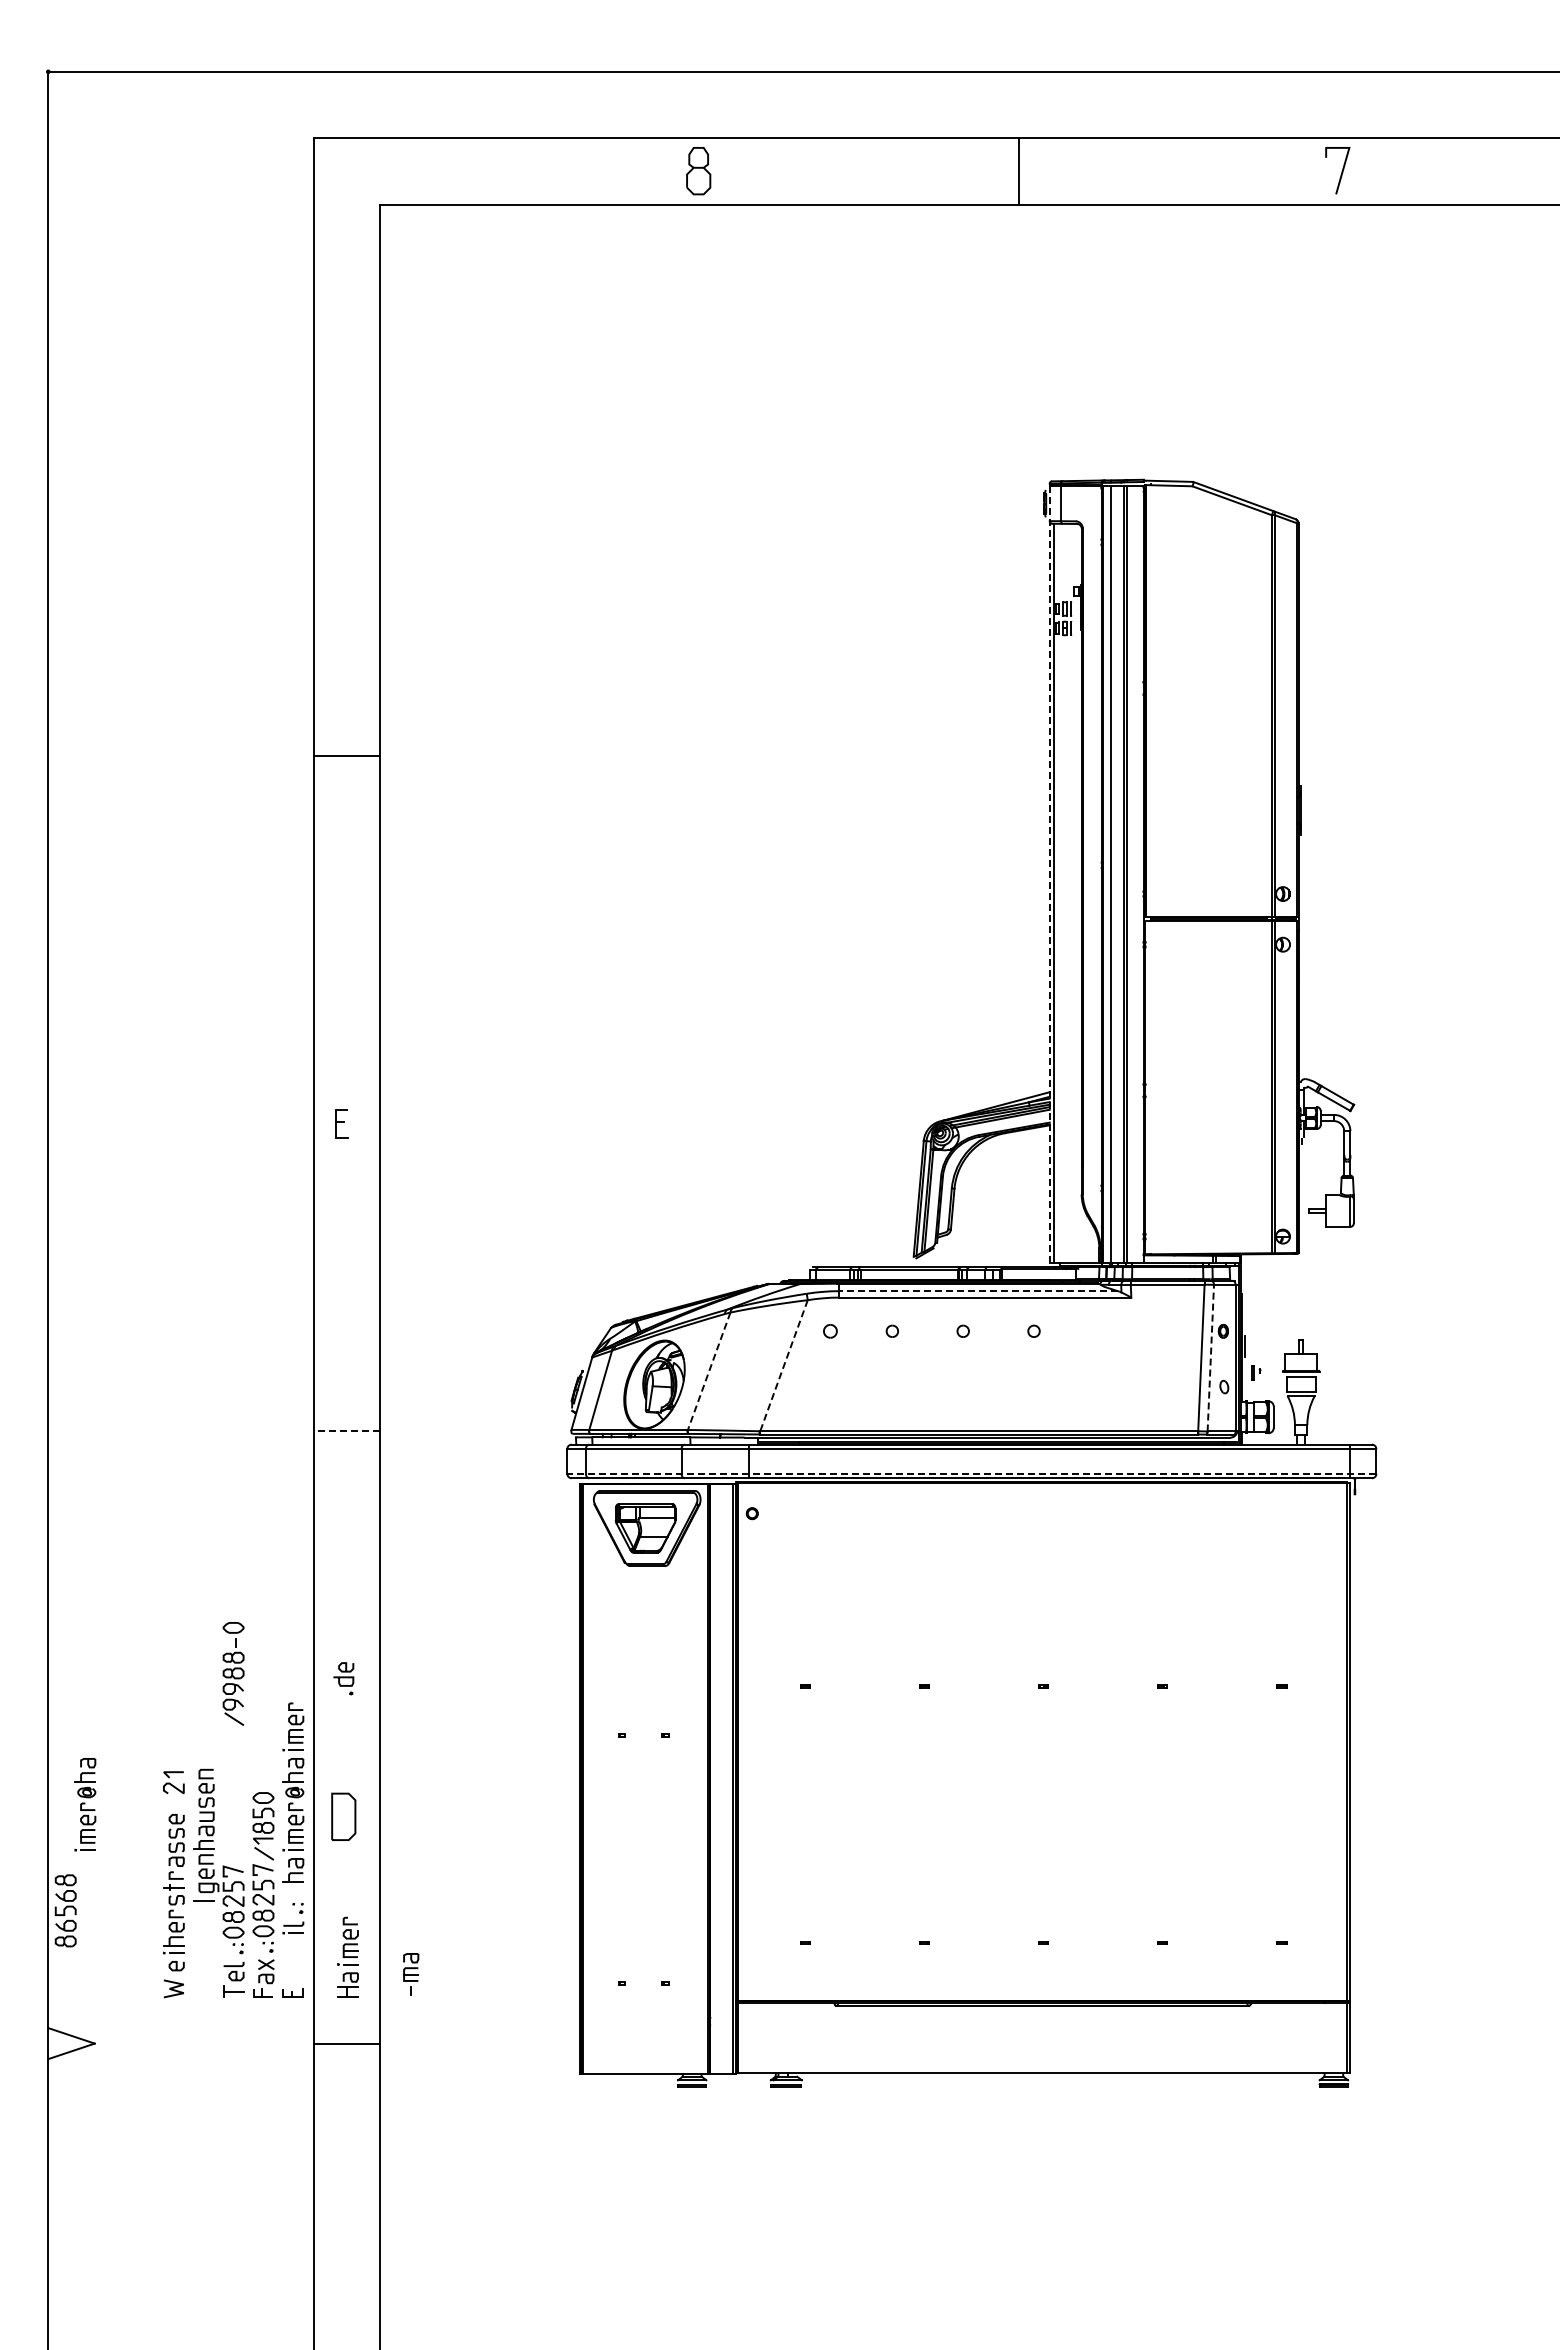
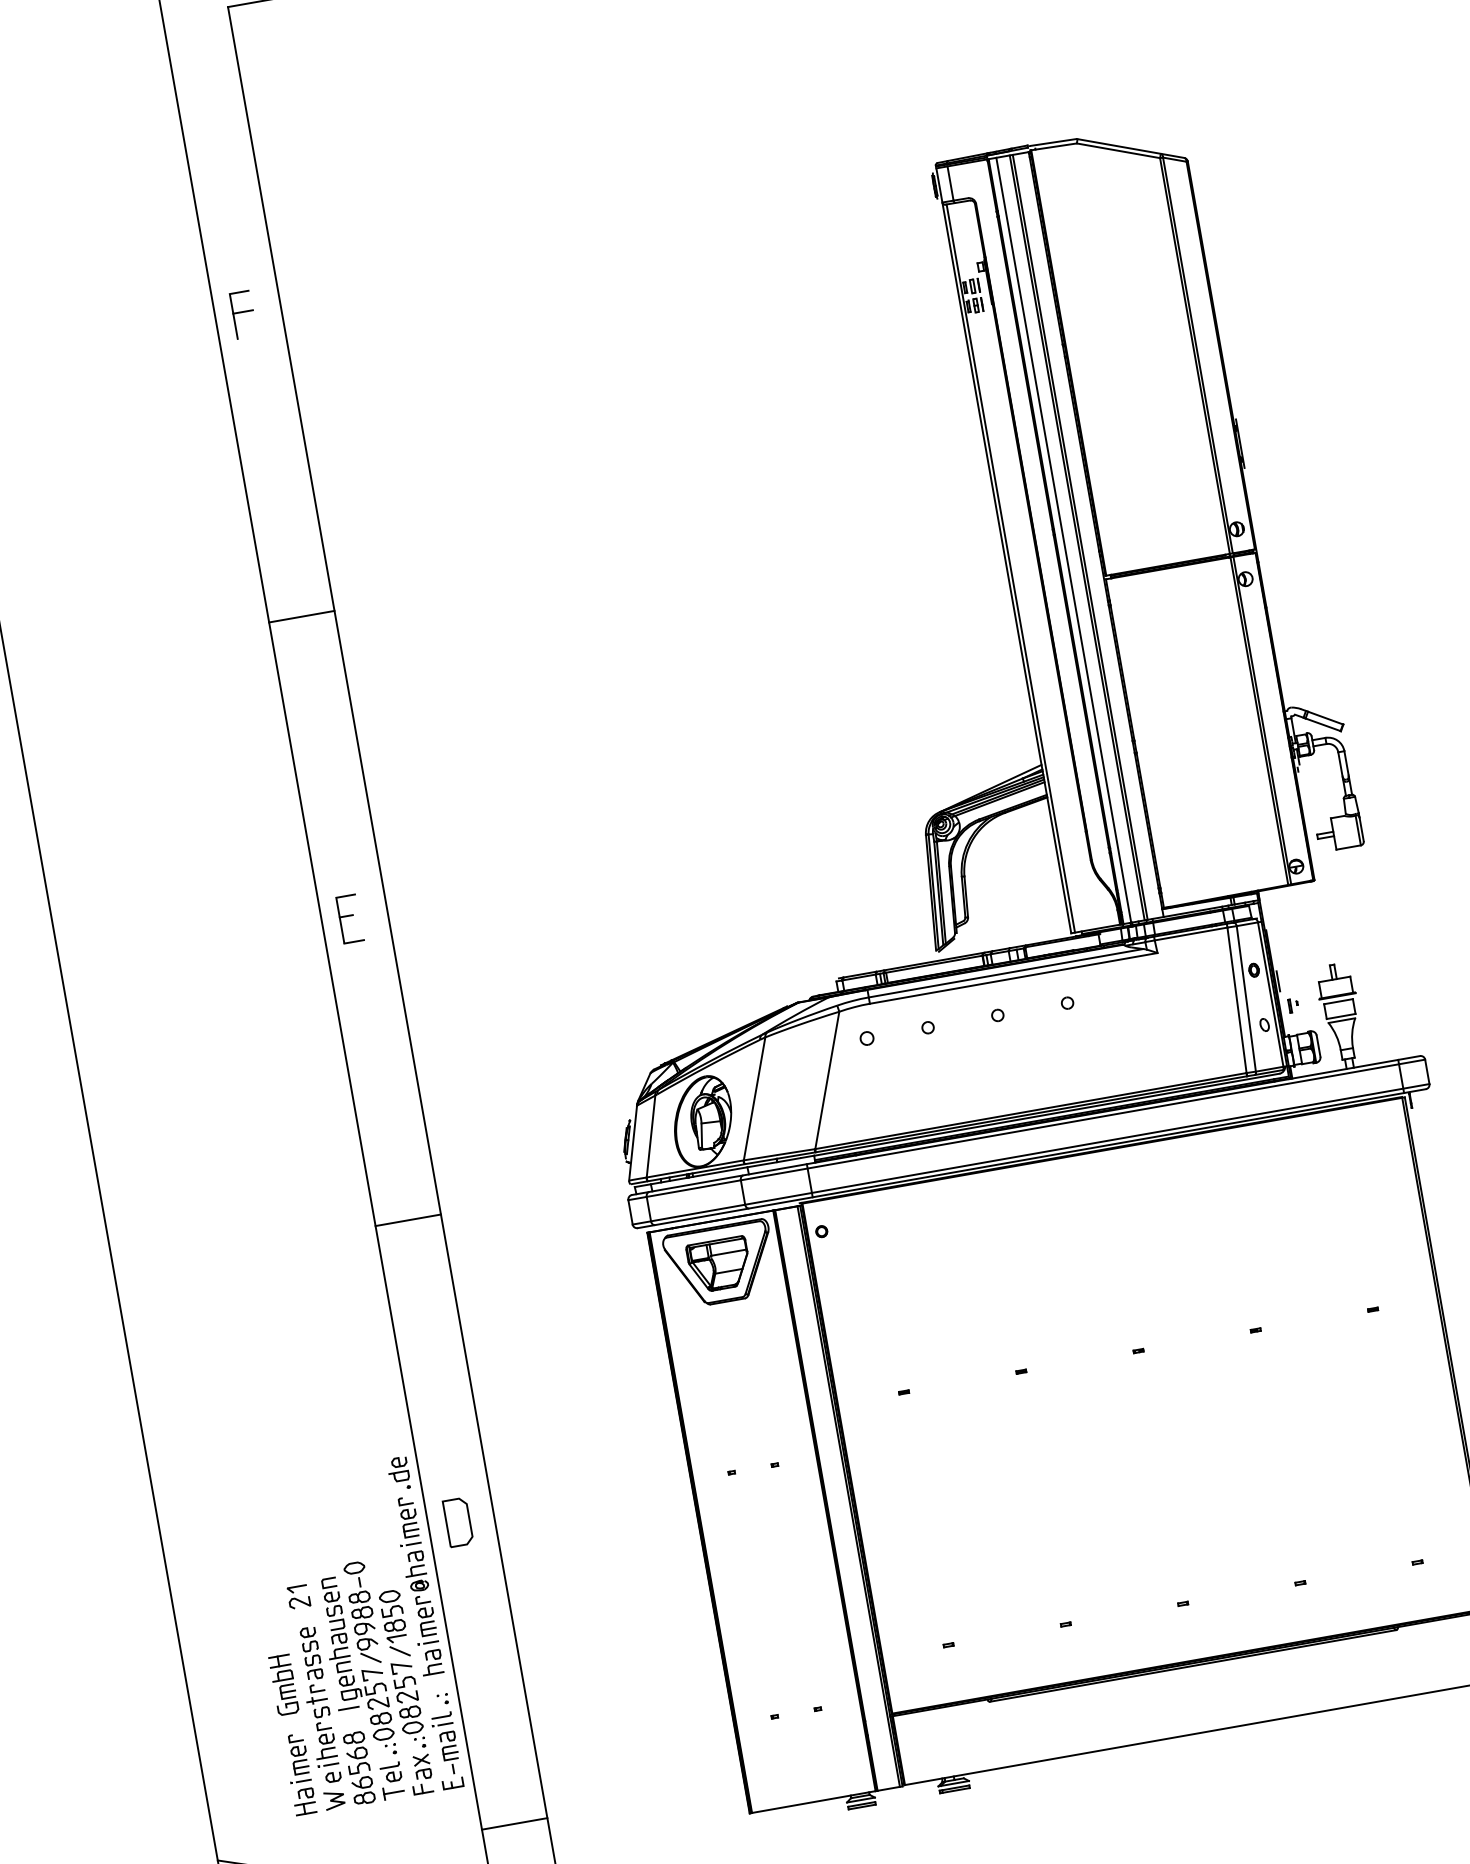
part: (341, 510) -> (243, 315), added
line: (346, 755) -> (301, 616), moved
line: (1049, 875) -> (1003, 551), dashed -> solid
part: (341, 1123) -> (349, 918), size x1.67
line: (978, 1291) -> (1005, 973), dashed -> solid
line: (1210, 1357) -> (1245, 998), dashed -> solid
line: (784, 1365) -> (827, 1080), dashed -> solid
line: (709, 1371) -> (754, 1099), dashed -> solid
line: (346, 1430) -> (407, 1220), dashed -> solid
line: (971, 1473) -> (1030, 1154), dashed -> solid
part: (233, 1673) -> (362, 1613), moved
part: (343, 1678) -> (398, 1473), moved
part: (85, 1804) -> (215, 1633), removed
part: (343, 1816) -> (457, 1522), moved
part: (143, 1866) -> (283, 1684), added
part: (65, 1910) -> (359, 1767), moved
part: (347, 1956) -> (299, 1773), moved
part: (411, 1974) -> (450, 1752), moved

